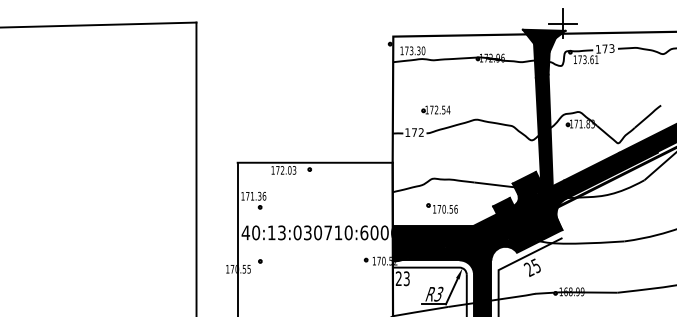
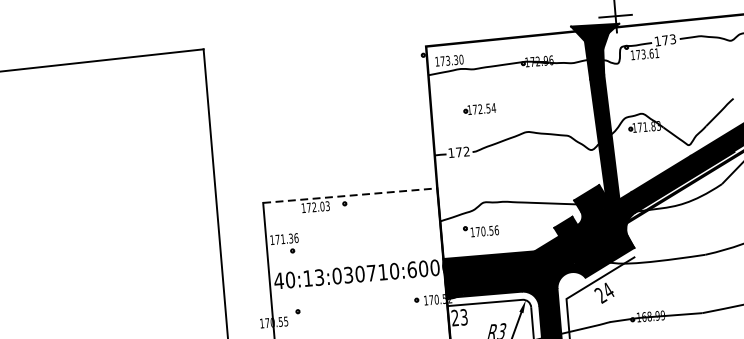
part: (435, 109) -> (479, 108), moved
line: (315, 162) -> (350, 195), solid -> dashed
part: (441, 208) -> (480, 230), moved
text: (535, 265) -> (607, 290), 25 -> 24

